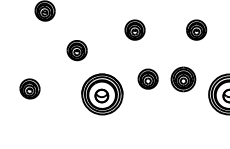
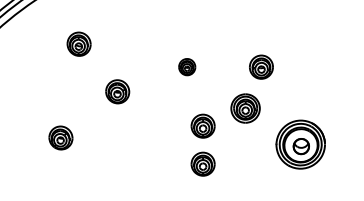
part: (134, 29) -> (186, 66), size x0.7
part: (183, 79) -> (245, 108), moved
part: (101, 94) -> (147, 144), removed
part: (147, 110) -> (202, 163), added

